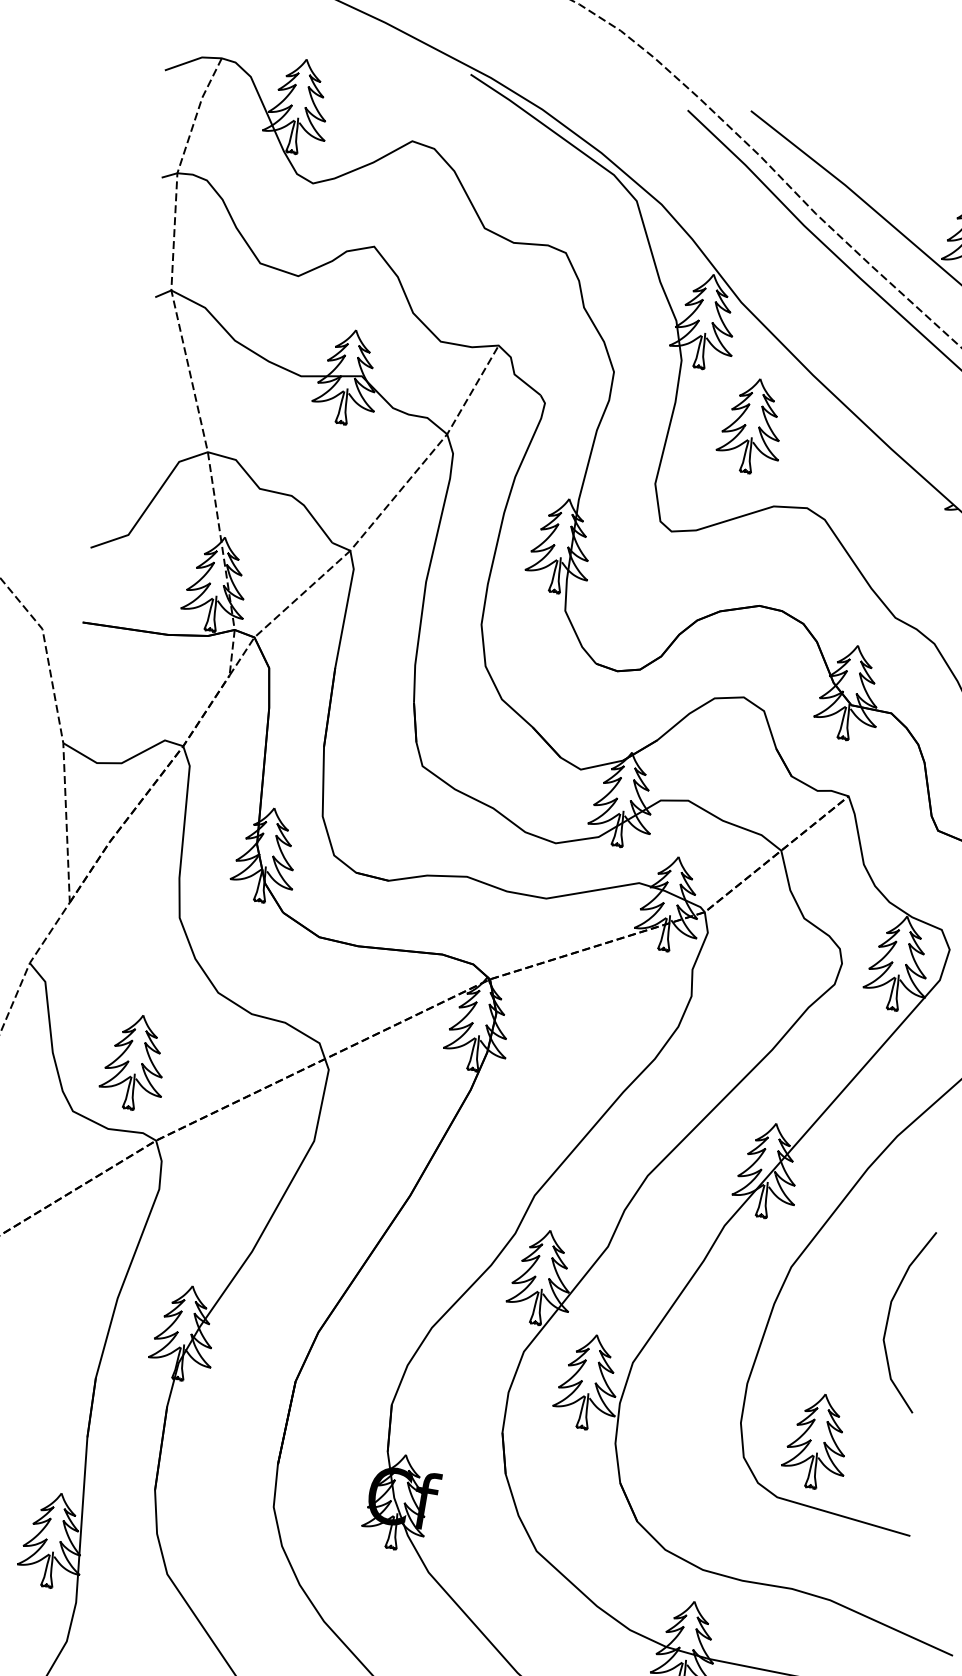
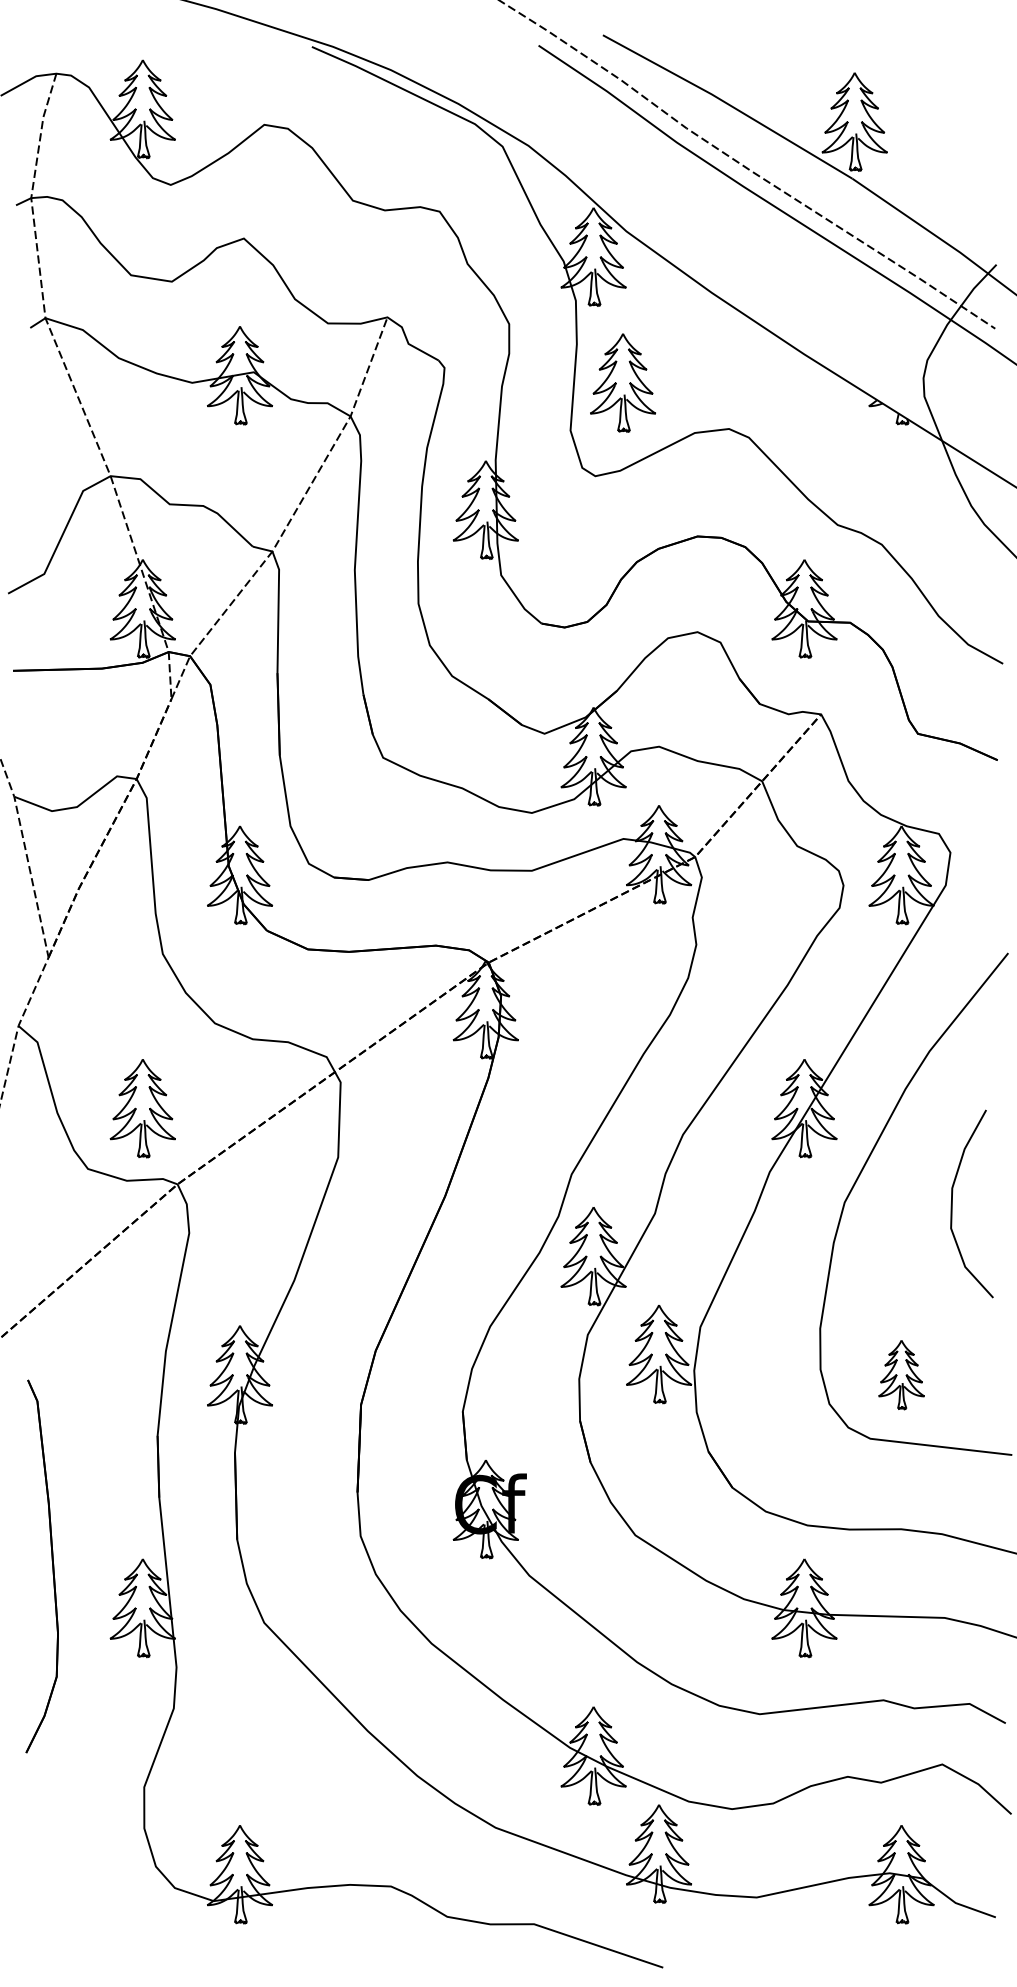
part: (751, 425) -> (622, 382), moved
curve: (889, 1316) -> (952, 1203), moved
part: (817, 1440) -> (901, 1374), size x0.7

